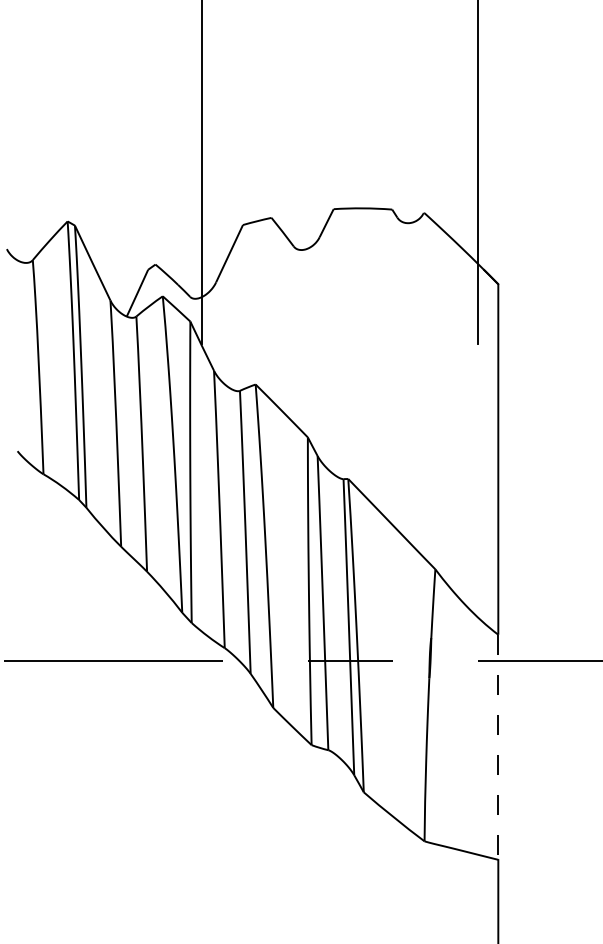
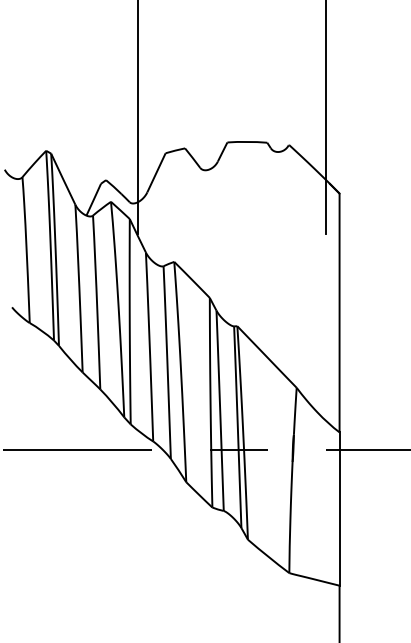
line: (498, 747) -> (339, 509), dashed -> solid

